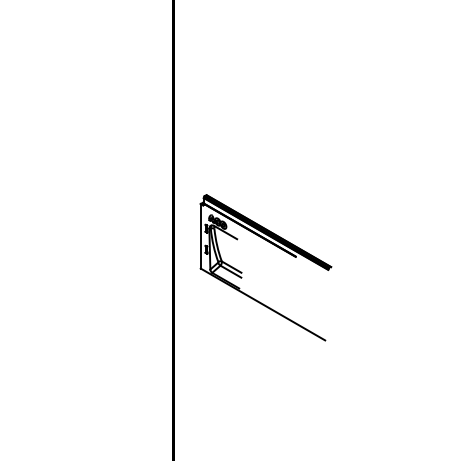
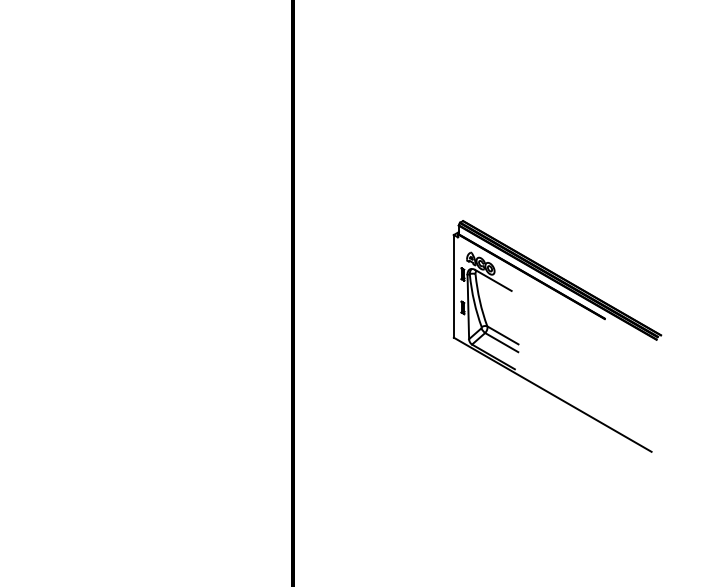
part: (275, 246) -> (572, 302), moved

